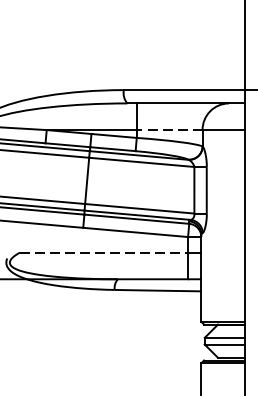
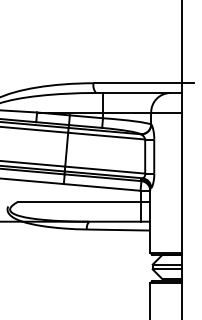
line: (168, 130) -> (126, 112), dashed -> solid
line: (104, 253) -> (79, 202), dashed -> solid

